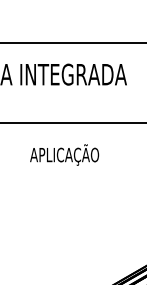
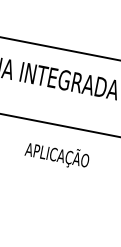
text: (64, 154) -> (57, 154), moved

